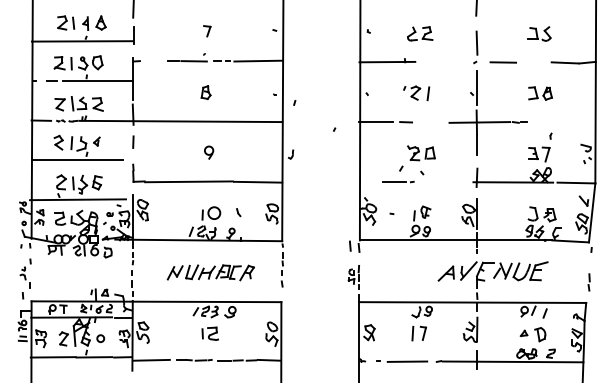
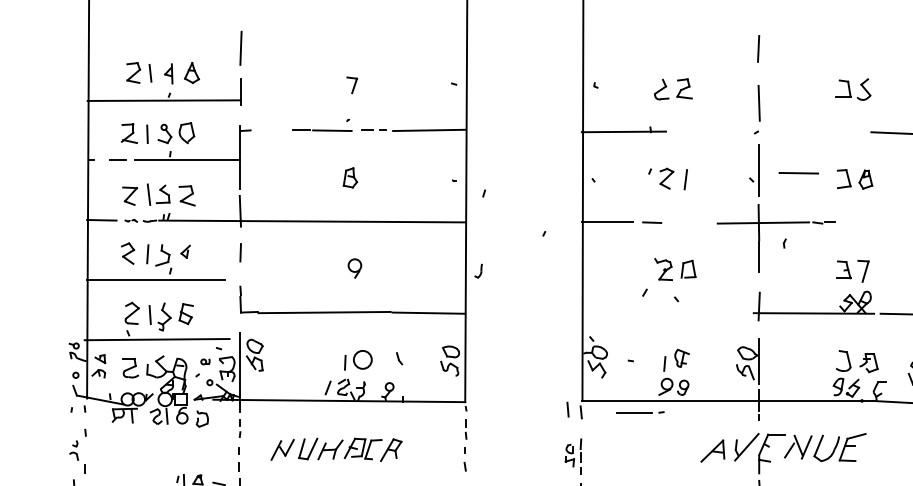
line: (502, 62) -> (797, 173), moved
part: (550, 135) -> (784, 242), moved
line: (398, 182) -> (640, 413), moved
part: (210, 272) -> (335, 449), moved

